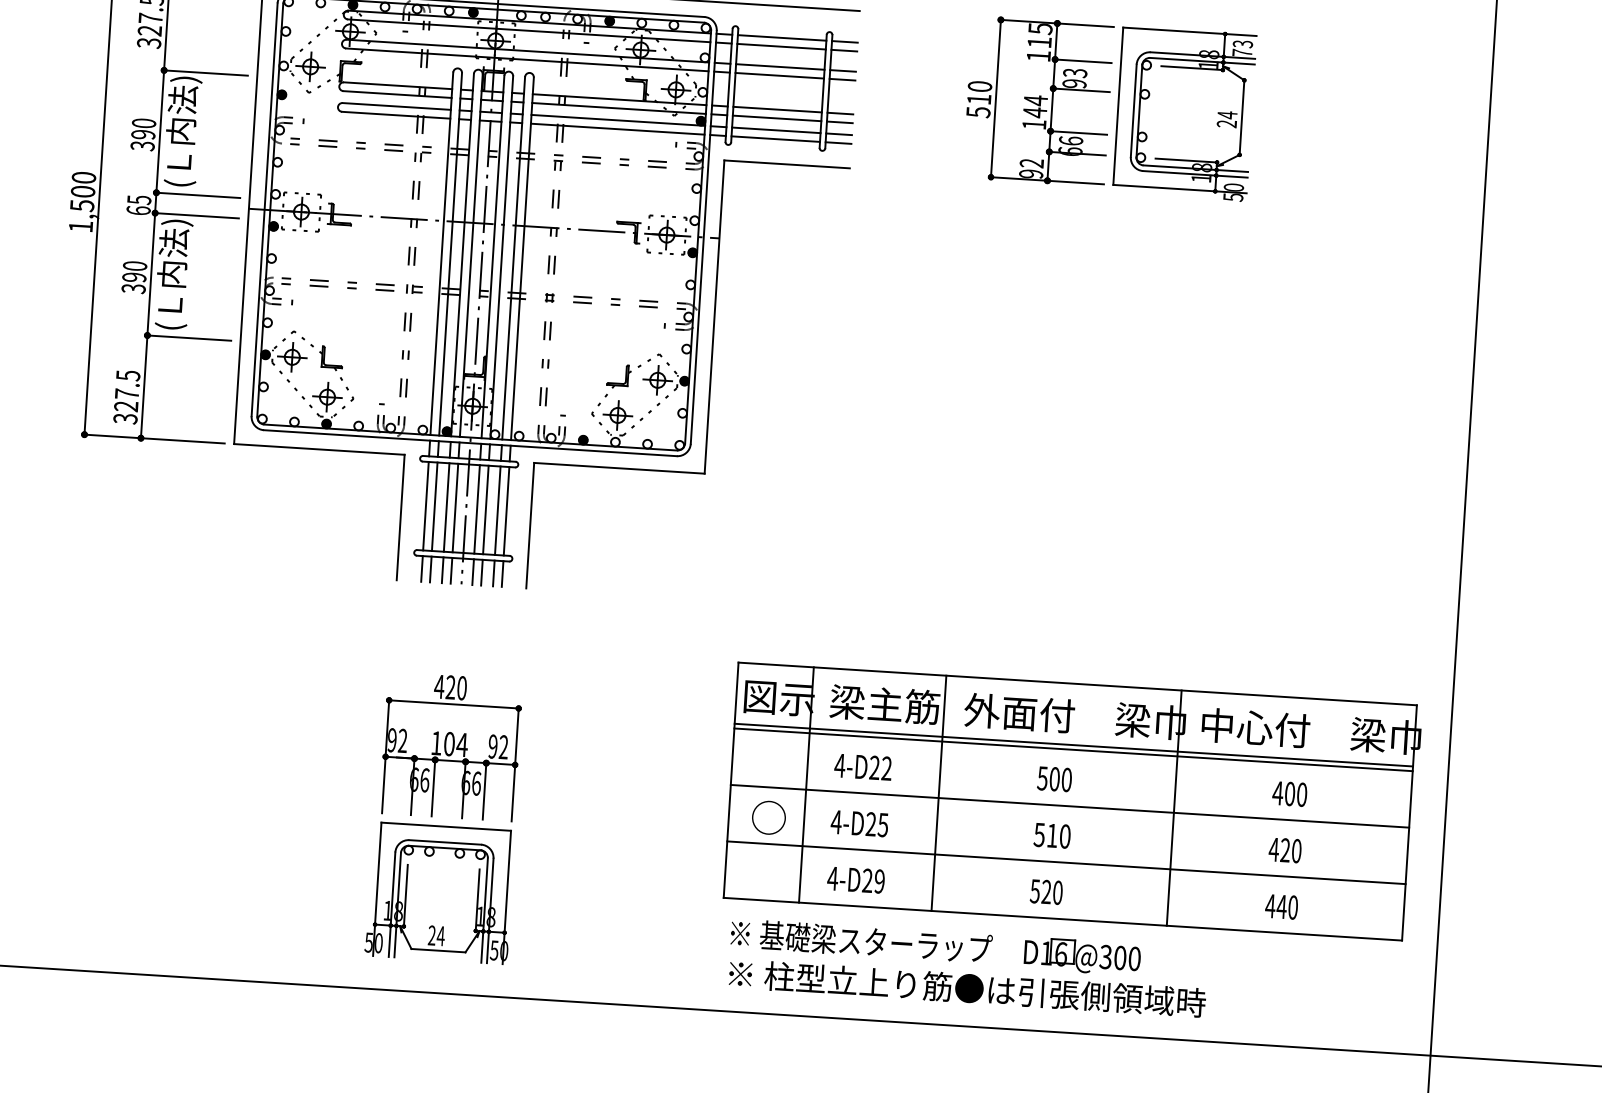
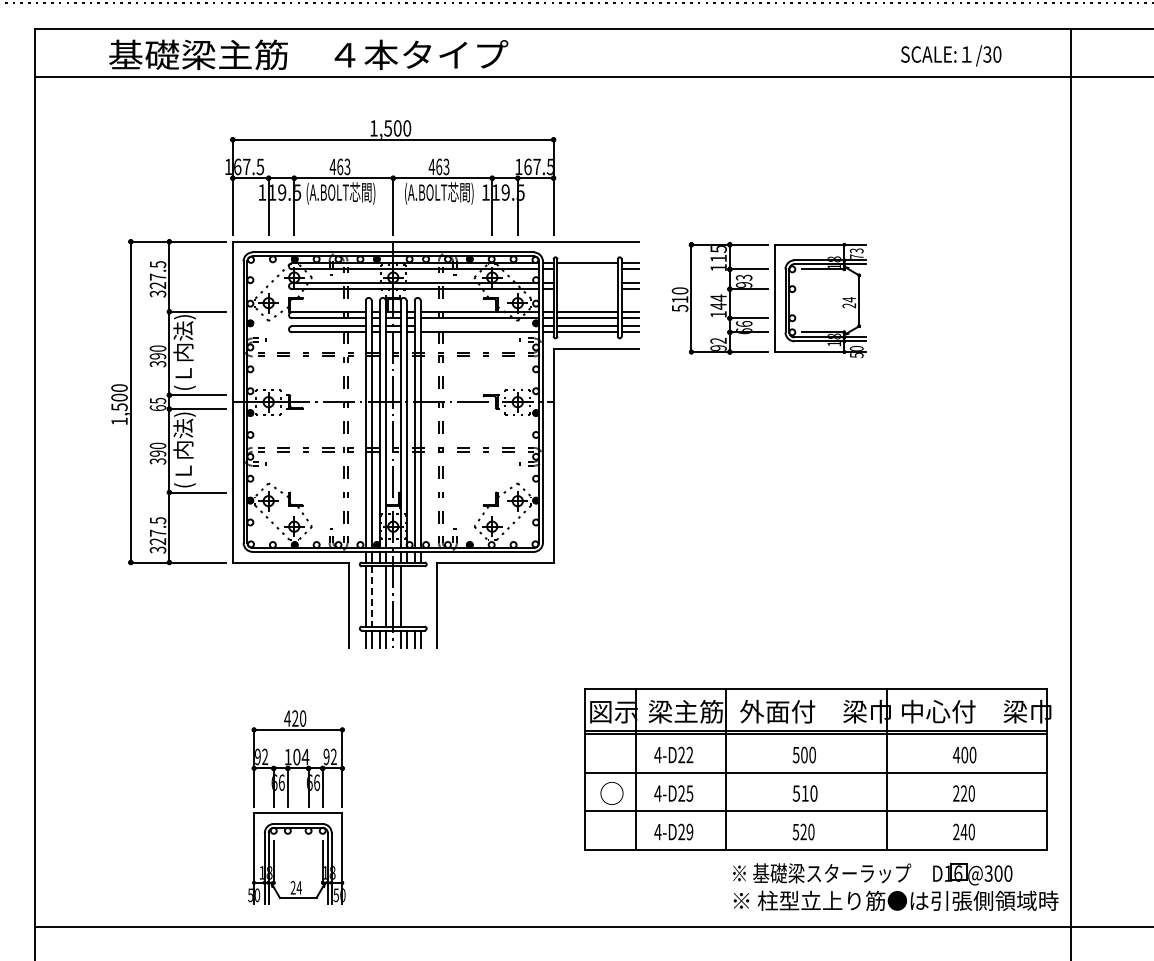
line: (781, 46) -> (587, 269), removed
line: (780, 67) -> (587, 283), removed
line: (779, 76) -> (587, 289), removed
part: (1108, 107) -> (768, 299), moved
line: (617, 120) -> (479, 326), removed
line: (446, 507) -> (379, 596), removed
line: (434, 508) -> (371, 597), solid -> dashed
line: (485, 509) -> (406, 596), removed
line: (497, 510) -> (414, 596), removed
line: (506, 511) -> (420, 596), removed
part: (444, 818) -> (296, 807), moved
text: (1272, 849) -> (955, 793), 420 -> 220
text: (1269, 905) -> (955, 831), 440 -> 240
part: (967, 967) -> (895, 886), moved

